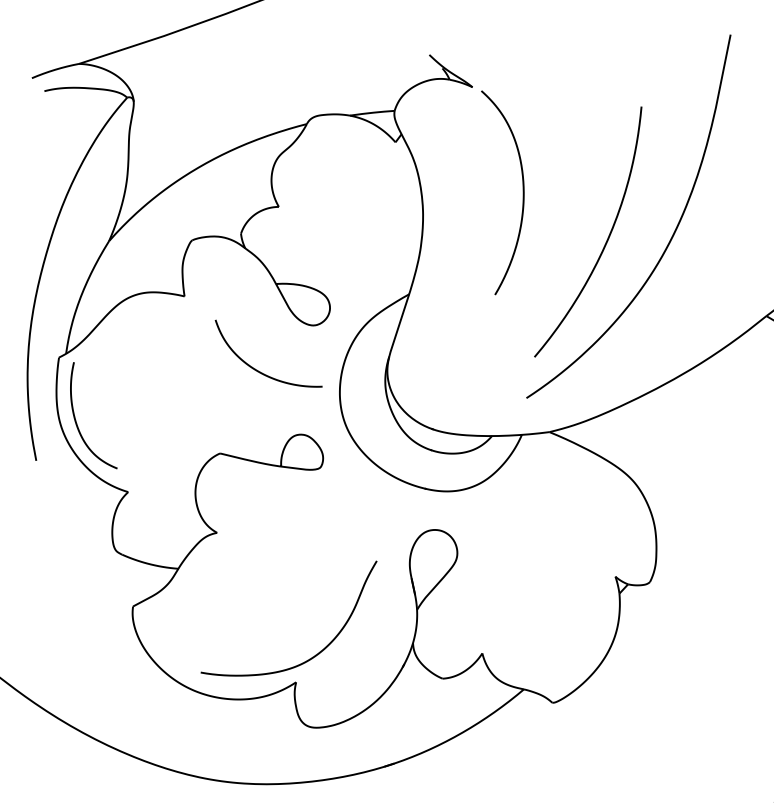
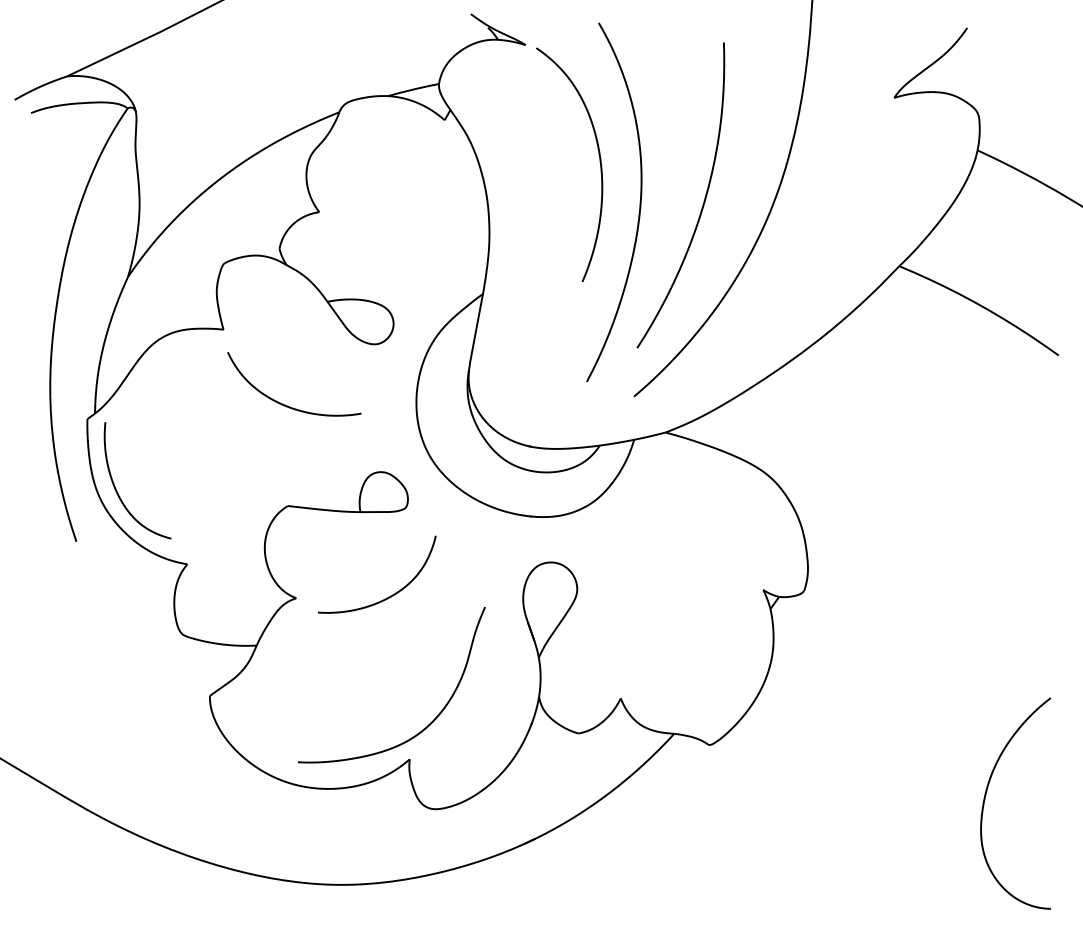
curve: (552, 233) -> (639, 202), added
curve: (258, 370) -> (285, 404), moved
curve: (295, 541) -> (388, 596), added

